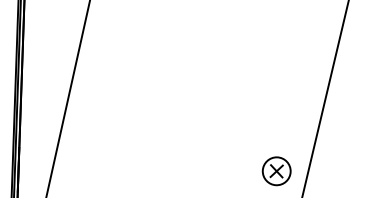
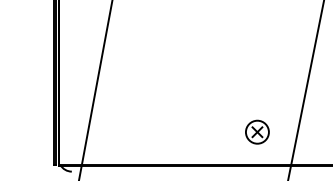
part: (276, 170) -> (257, 131), moved

